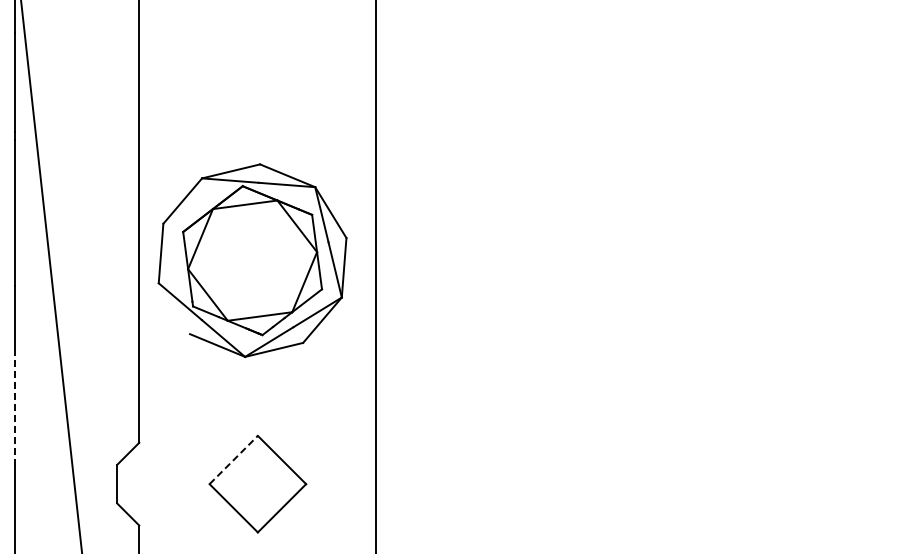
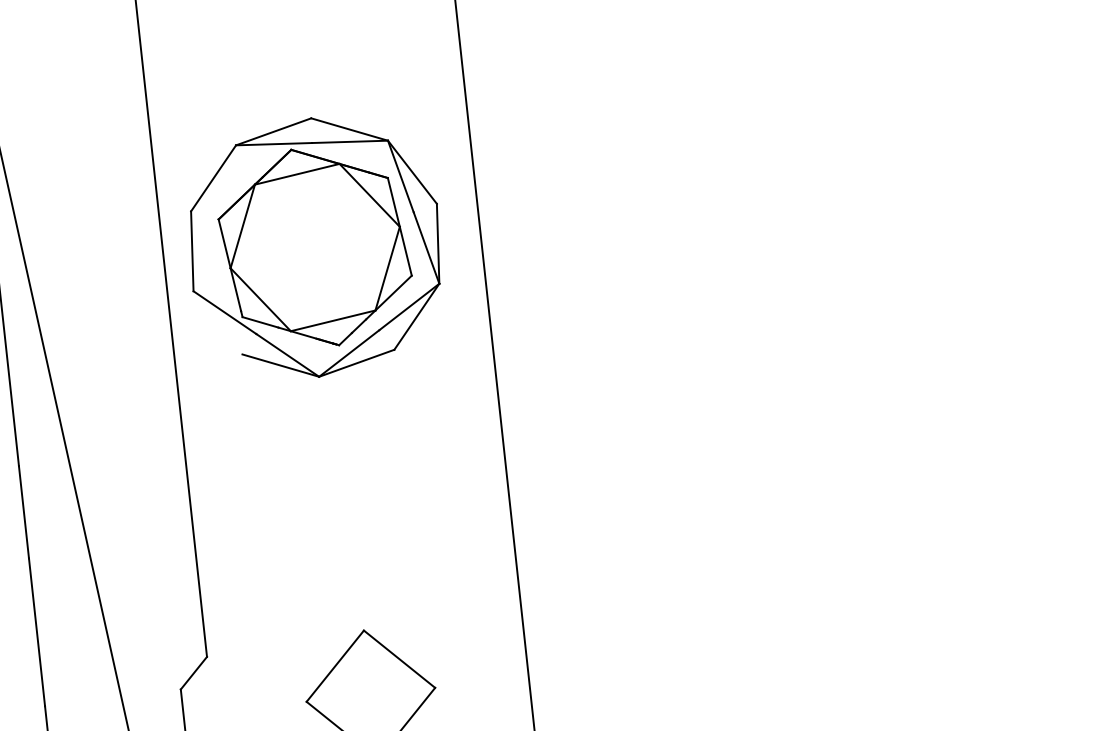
part: (252, 260) -> (315, 247), moved
line: (15, 410) -> (37, 631), dashed -> solid
line: (234, 459) -> (336, 665), dashed -> solid

